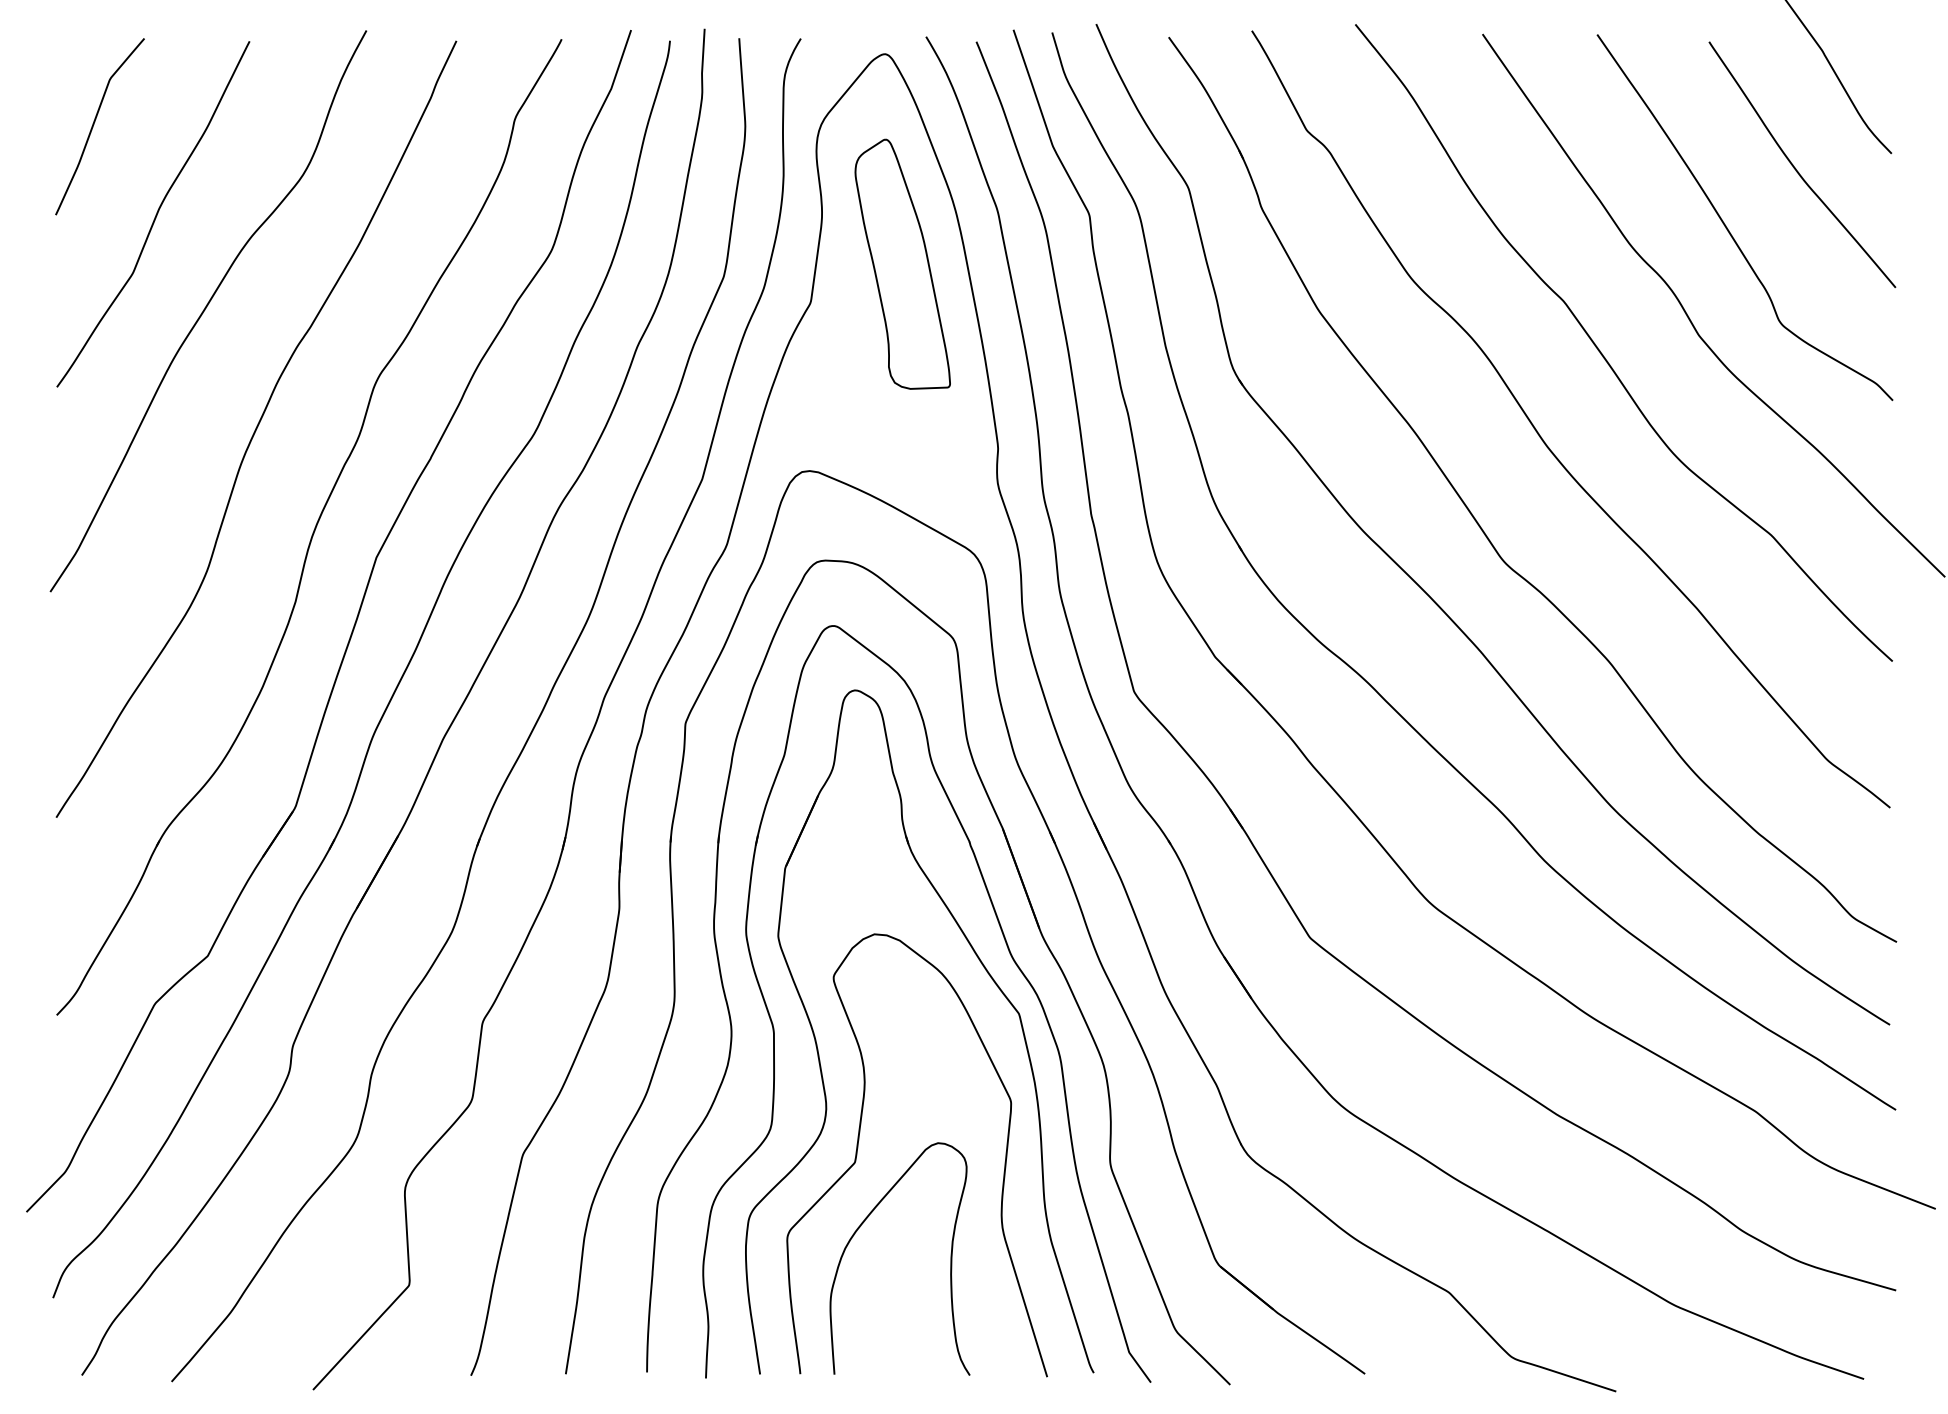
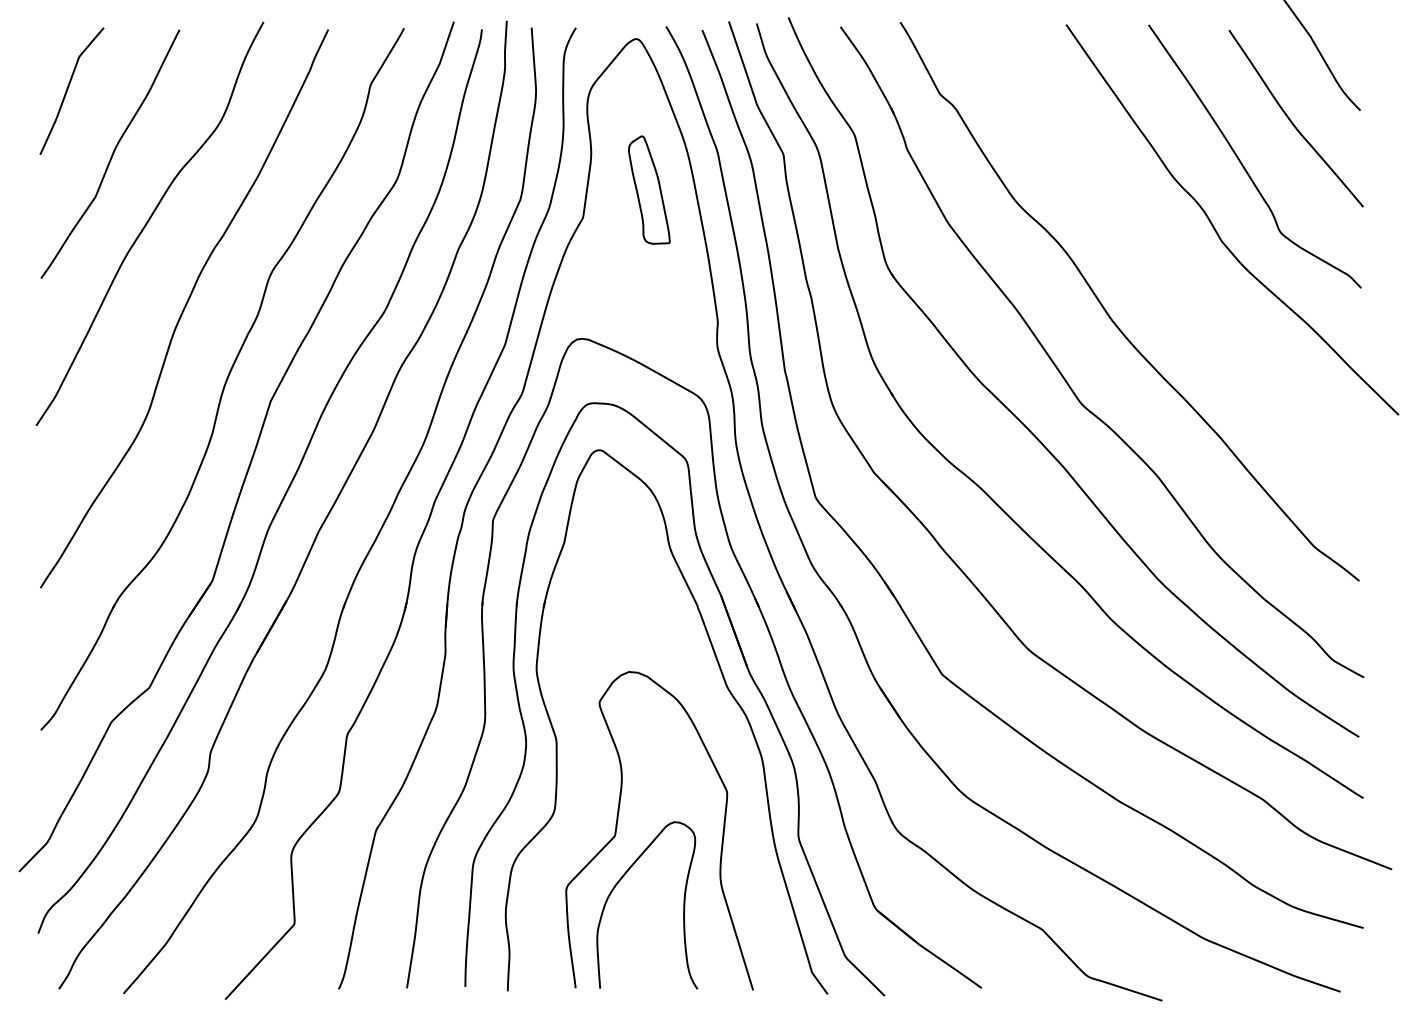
part: (903, 263) -> (649, 189), size x0.6
curve: (1605, 356) -> (1154, 256), removed
part: (992, 980) -> (713, 705), removed

